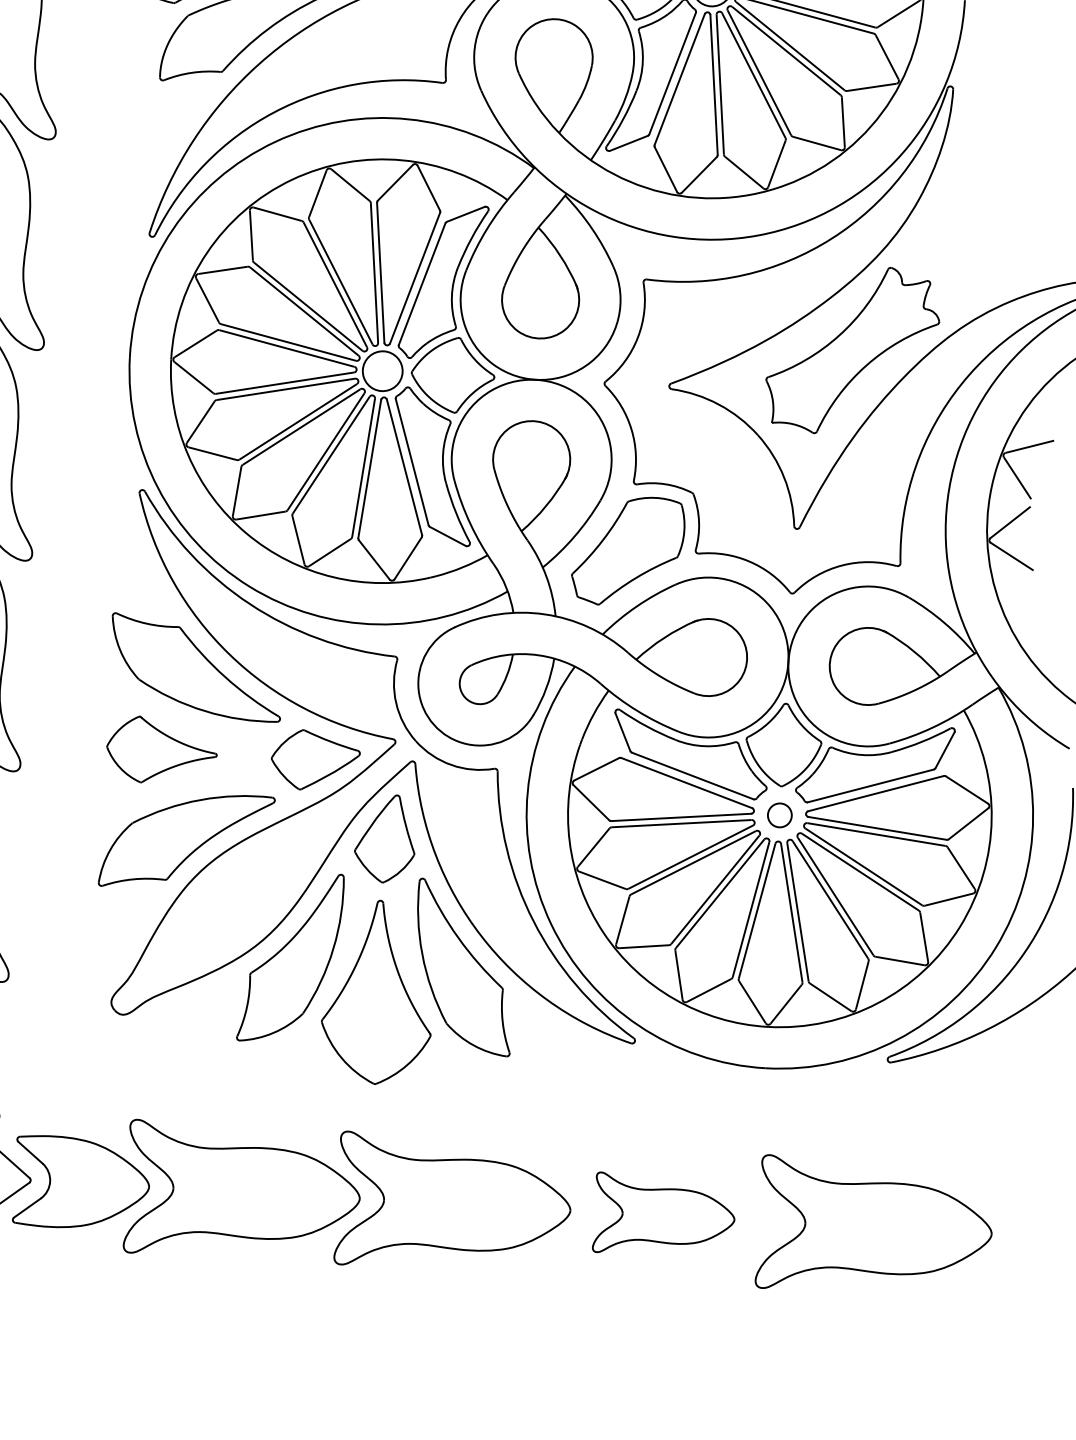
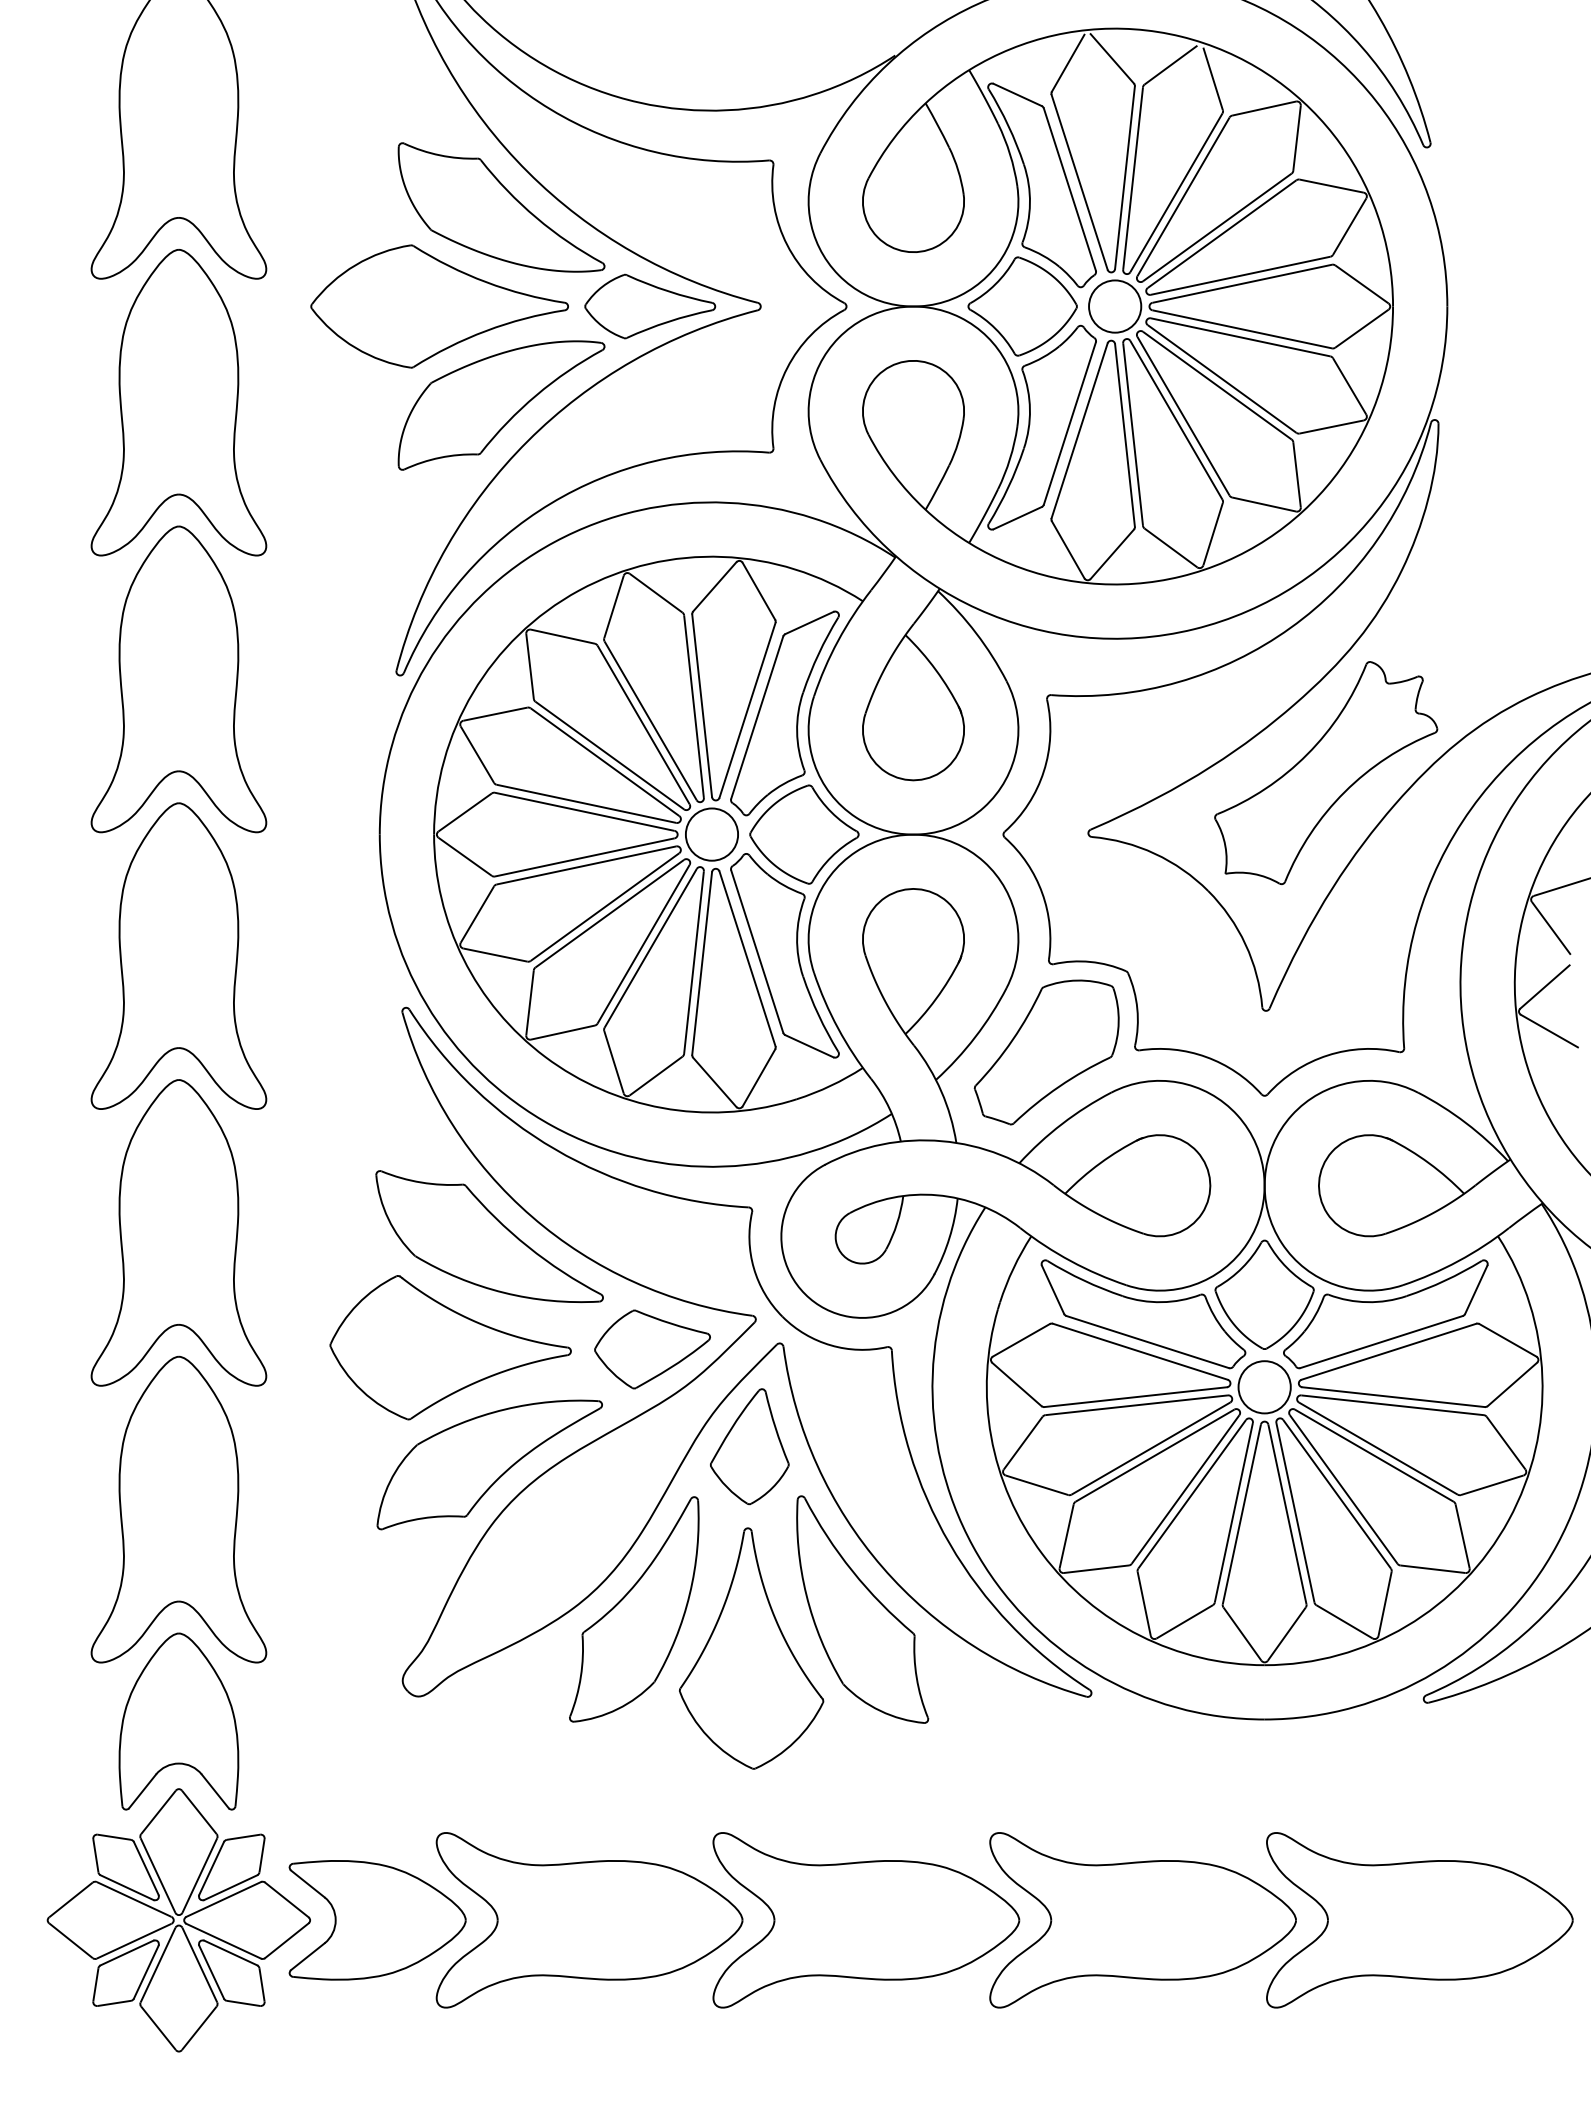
part: (161, 750) -> (450, 1347), size x1.67
circle: (779, 815) -> (1264, 1387), size x1.67
part: (664, 1216) -> (1142, 1920), size x1.67

